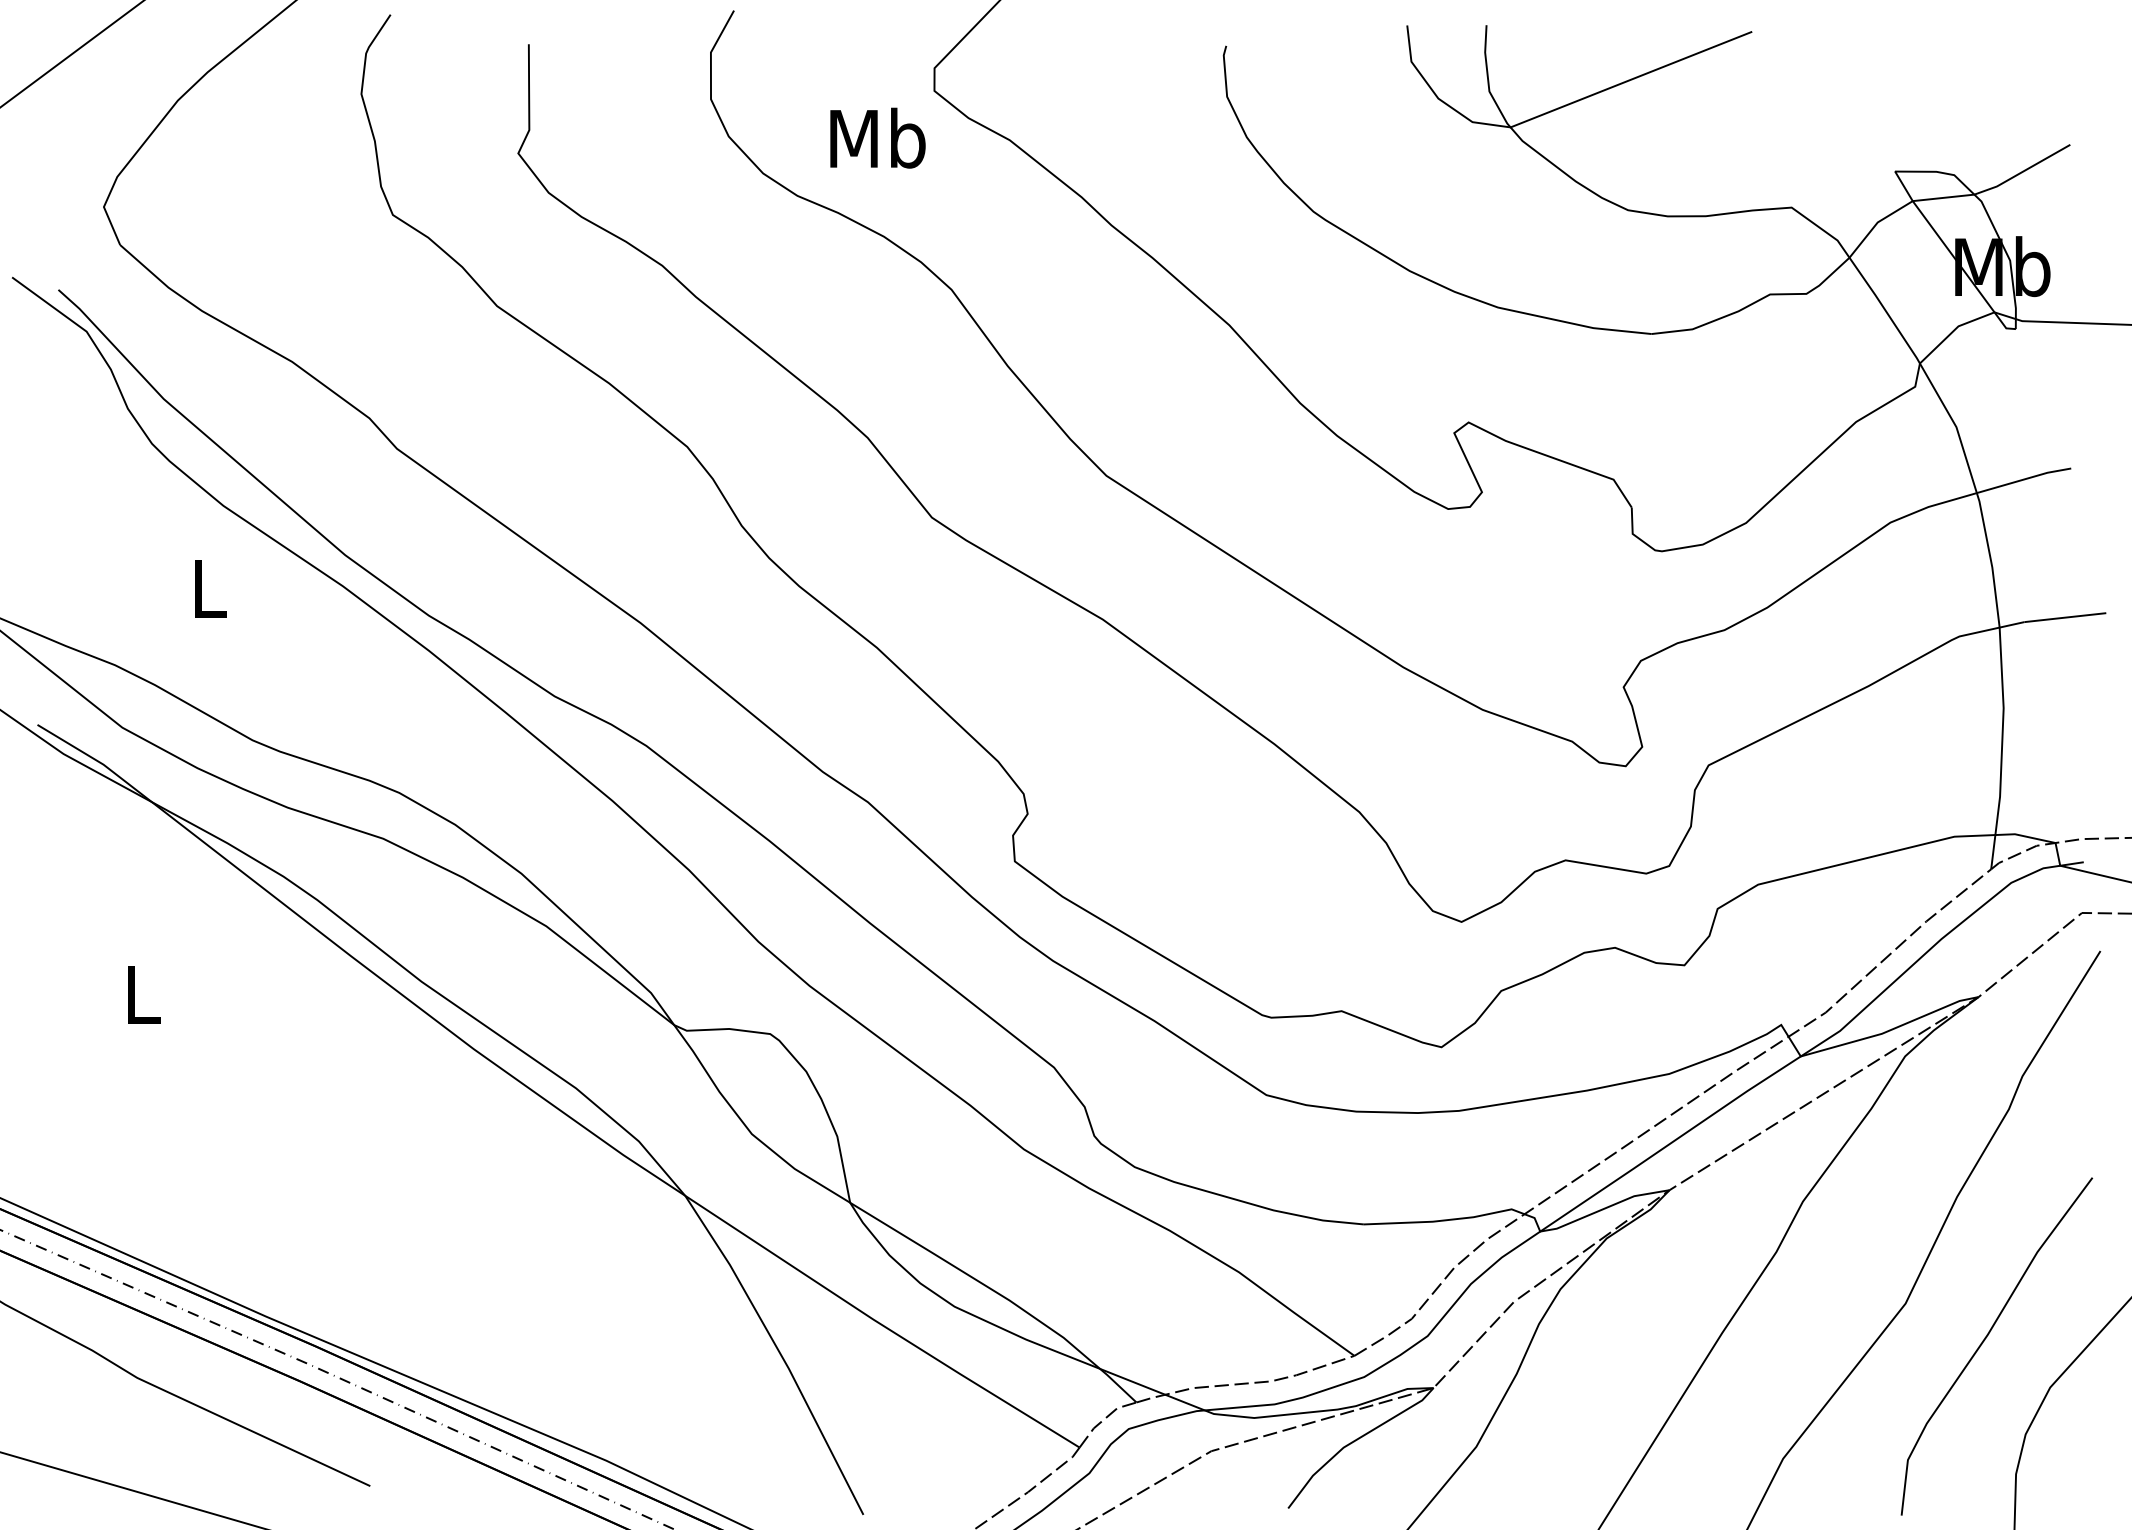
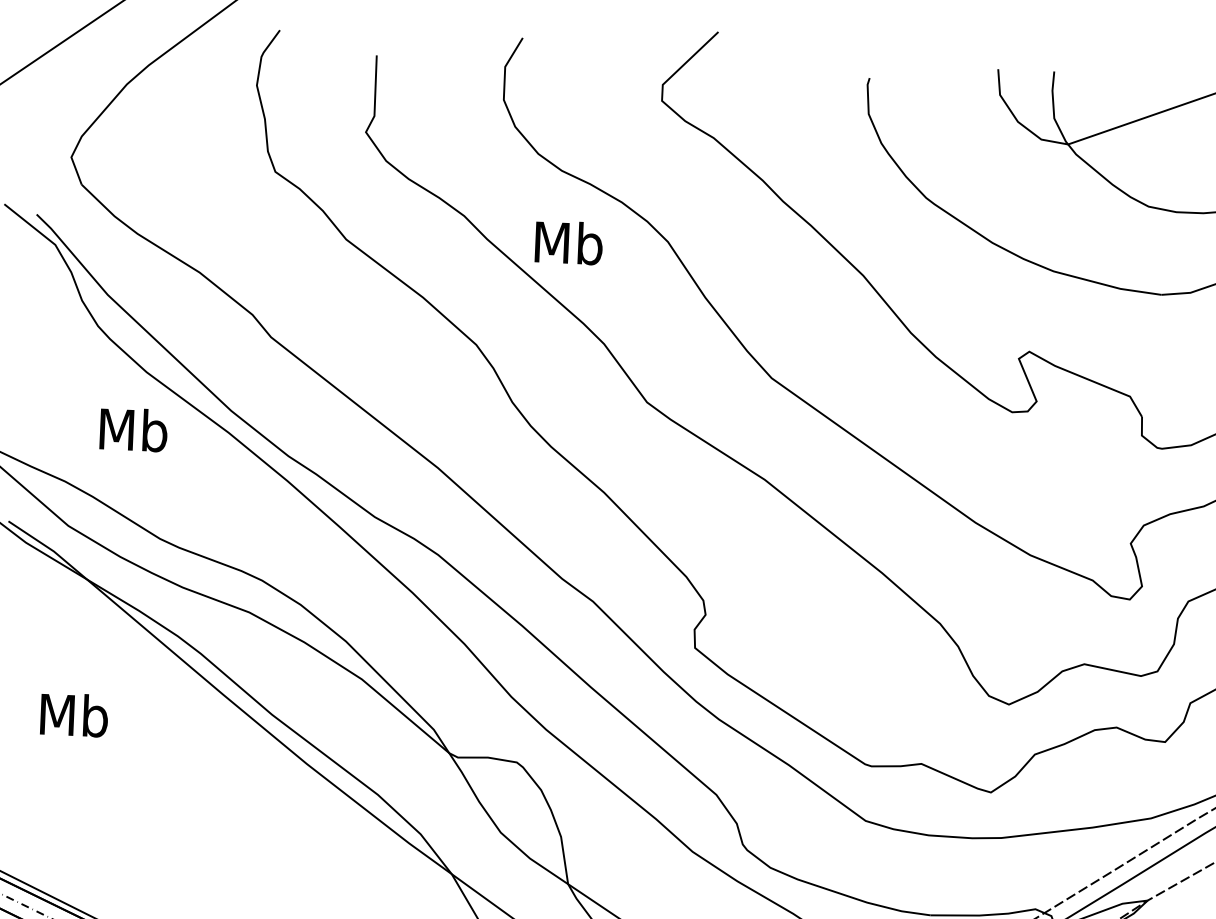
text: (877, 137) -> (568, 242), moved
text: (208, 587) -> (133, 429), L -> Mb
text: (142, 994) -> (74, 715), L -> Mb

